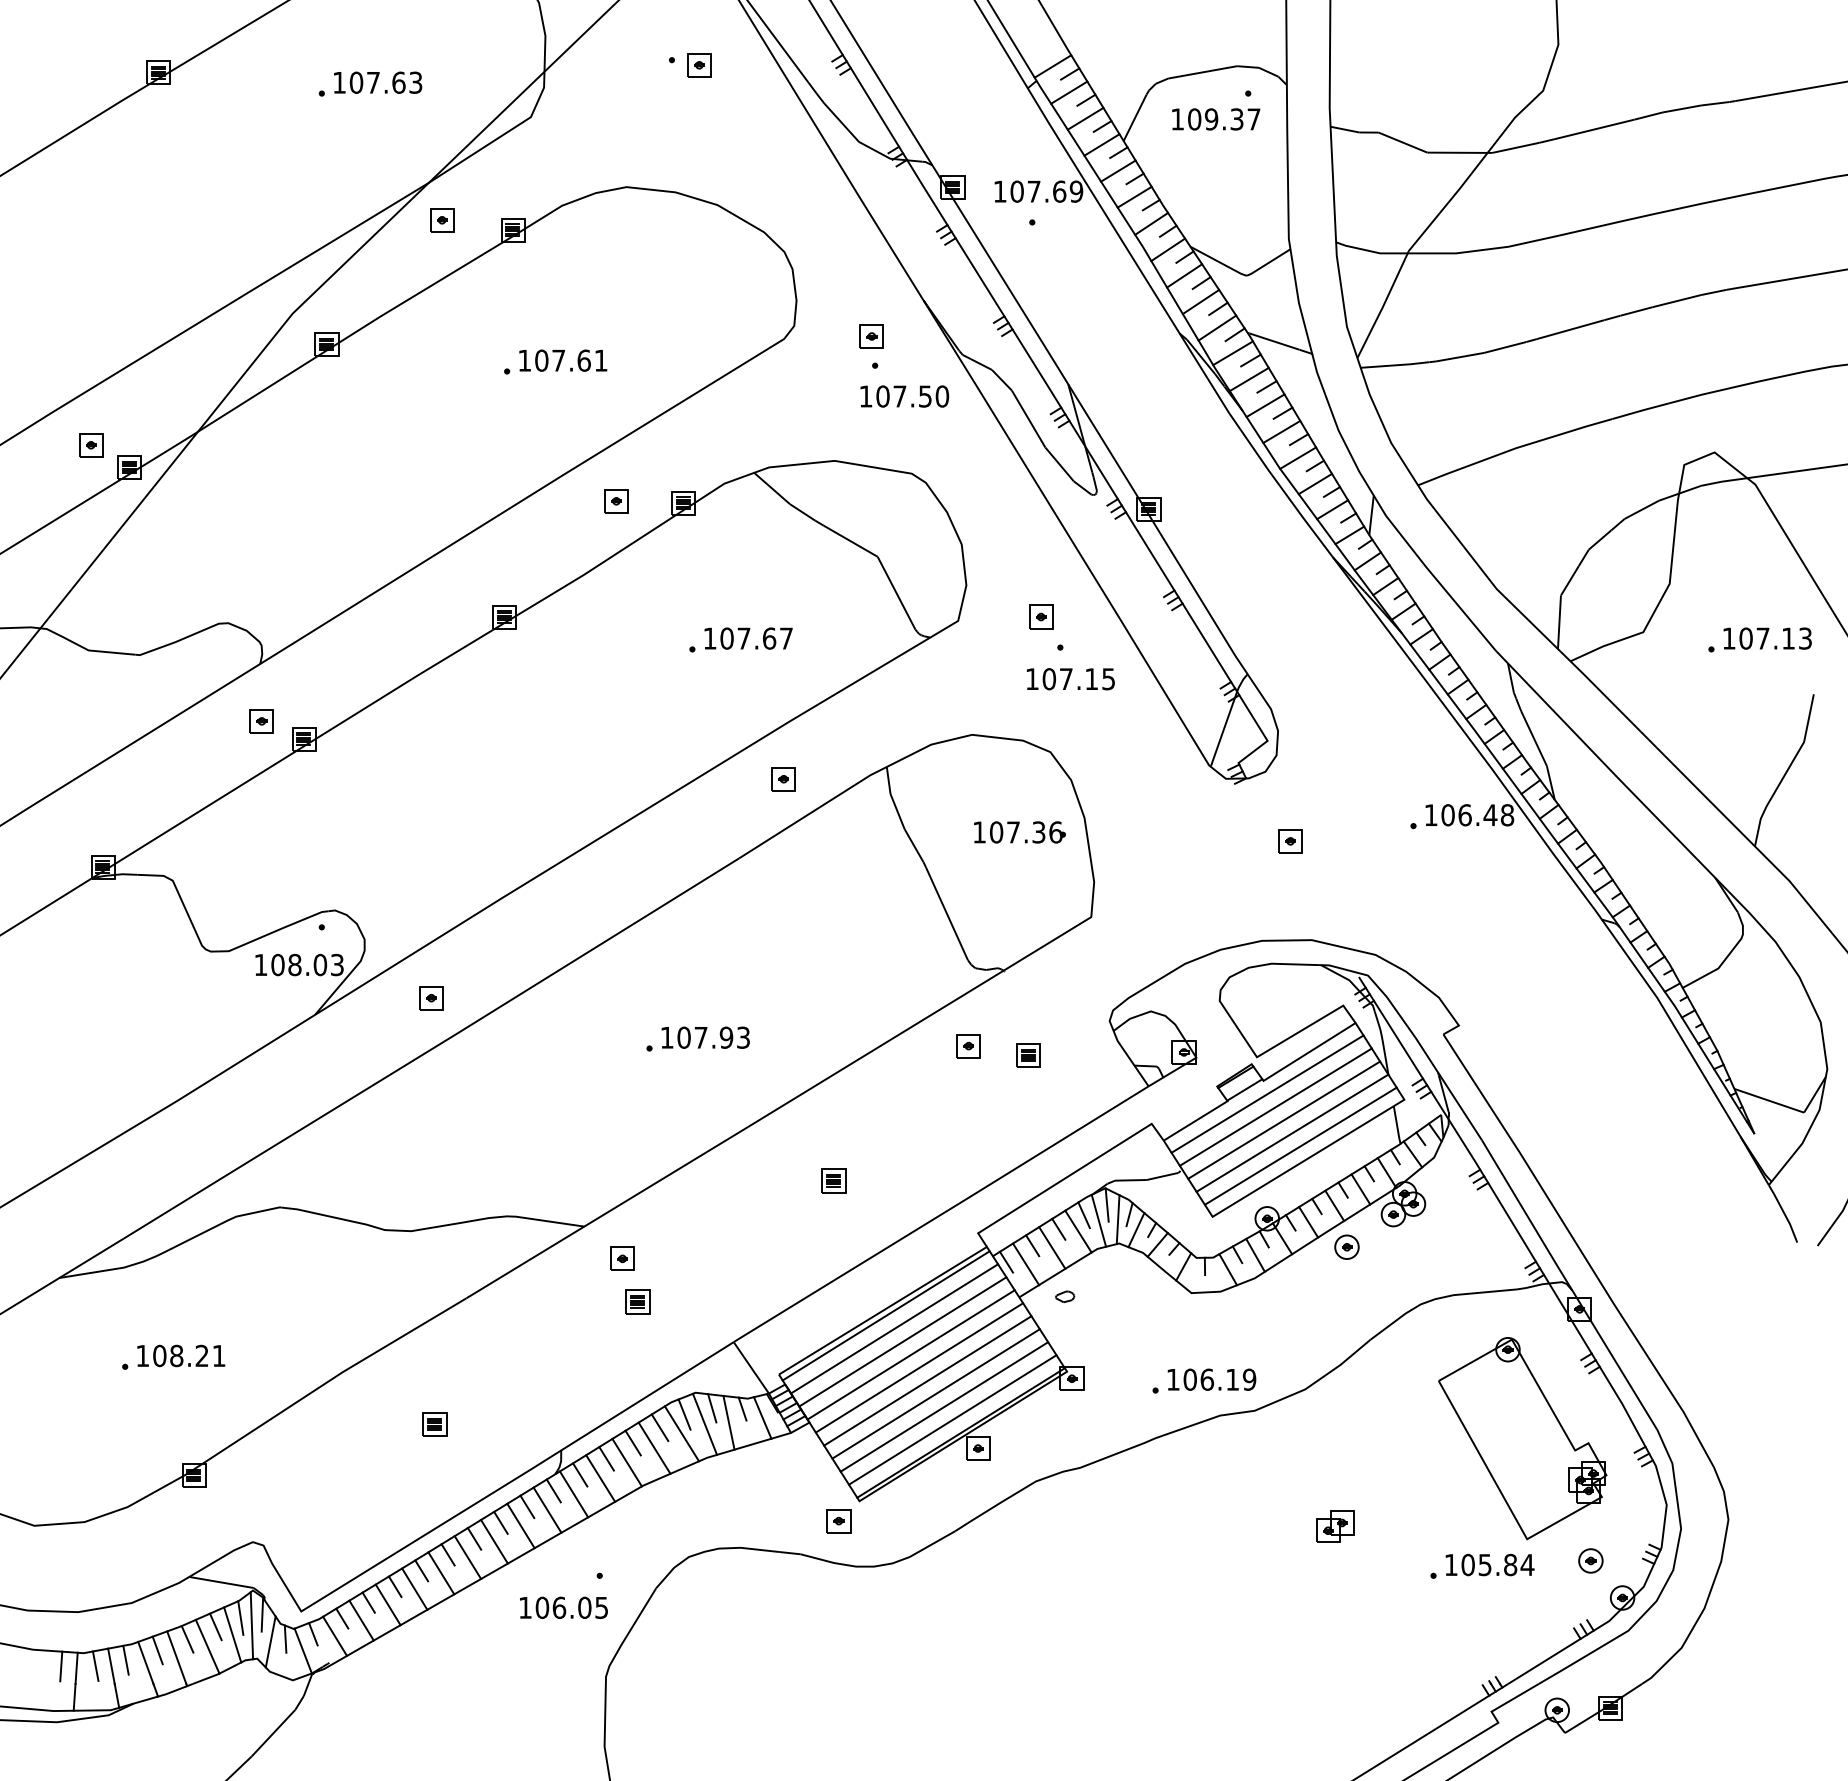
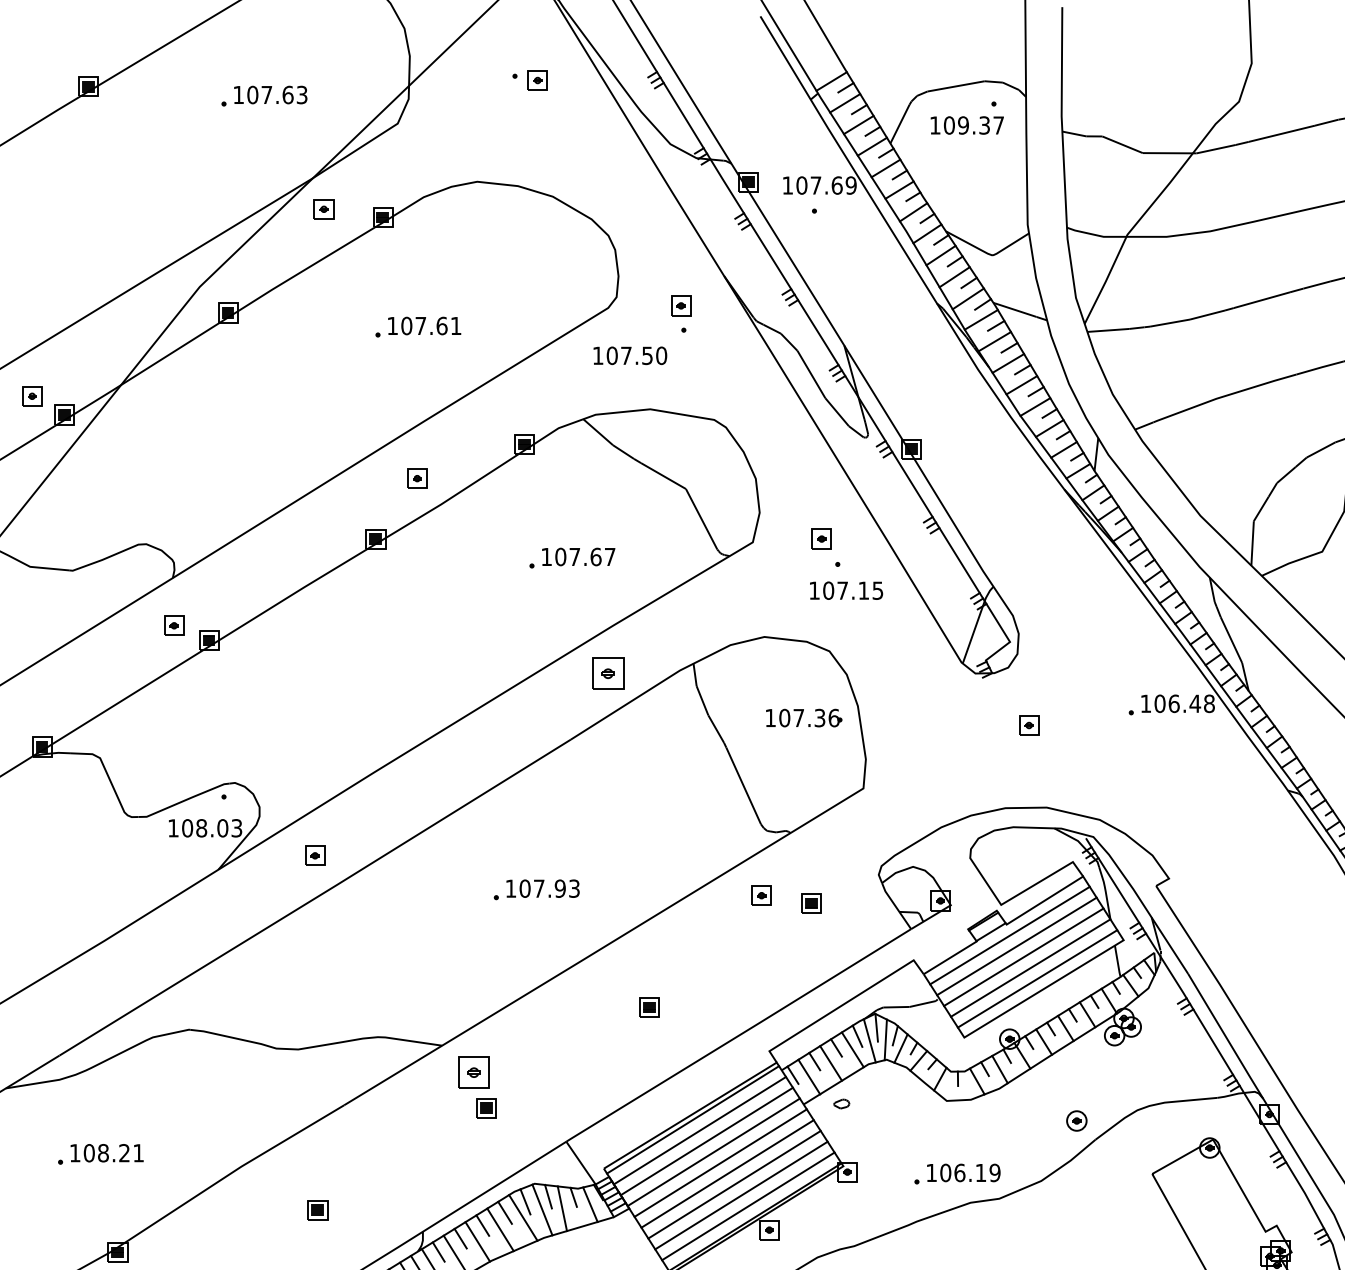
text: (904, 396) -> (630, 355), moved
part: (616, 501) -> (417, 478), moved
part: (783, 779) -> (607, 674), size x1.6
part: (1346, 1246) -> (1076, 1120), moved
part: (622, 1258) -> (473, 1072), size x1.6

